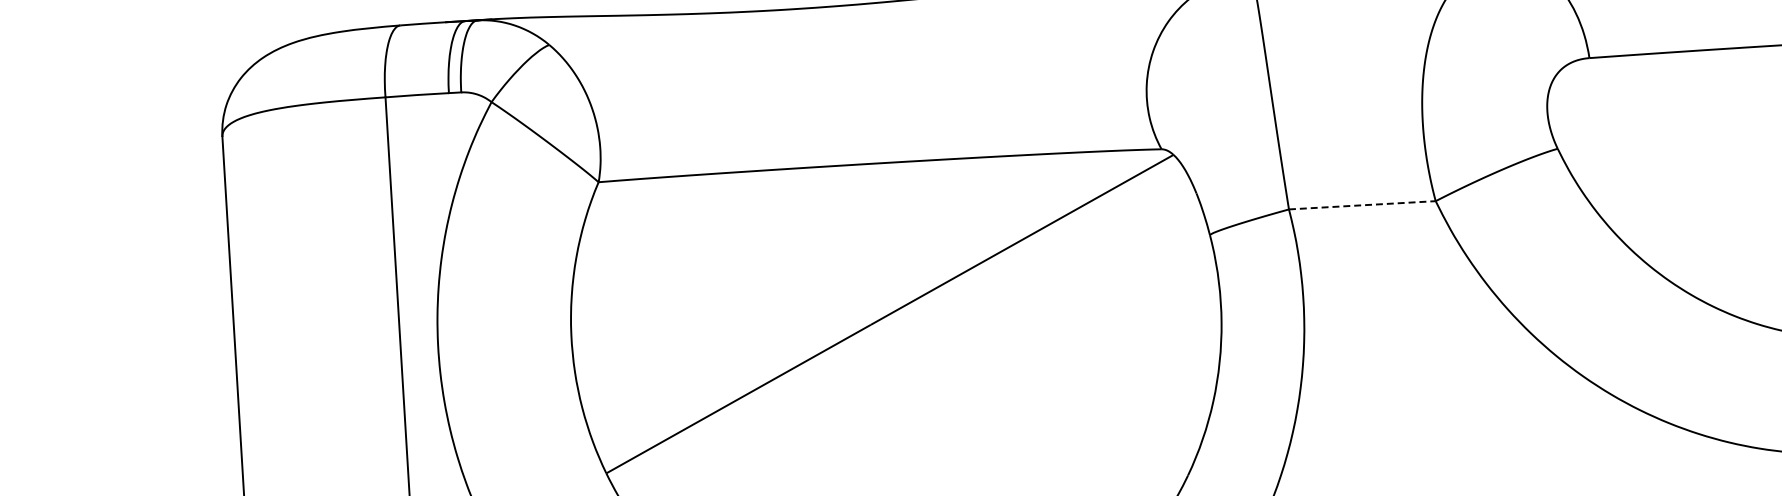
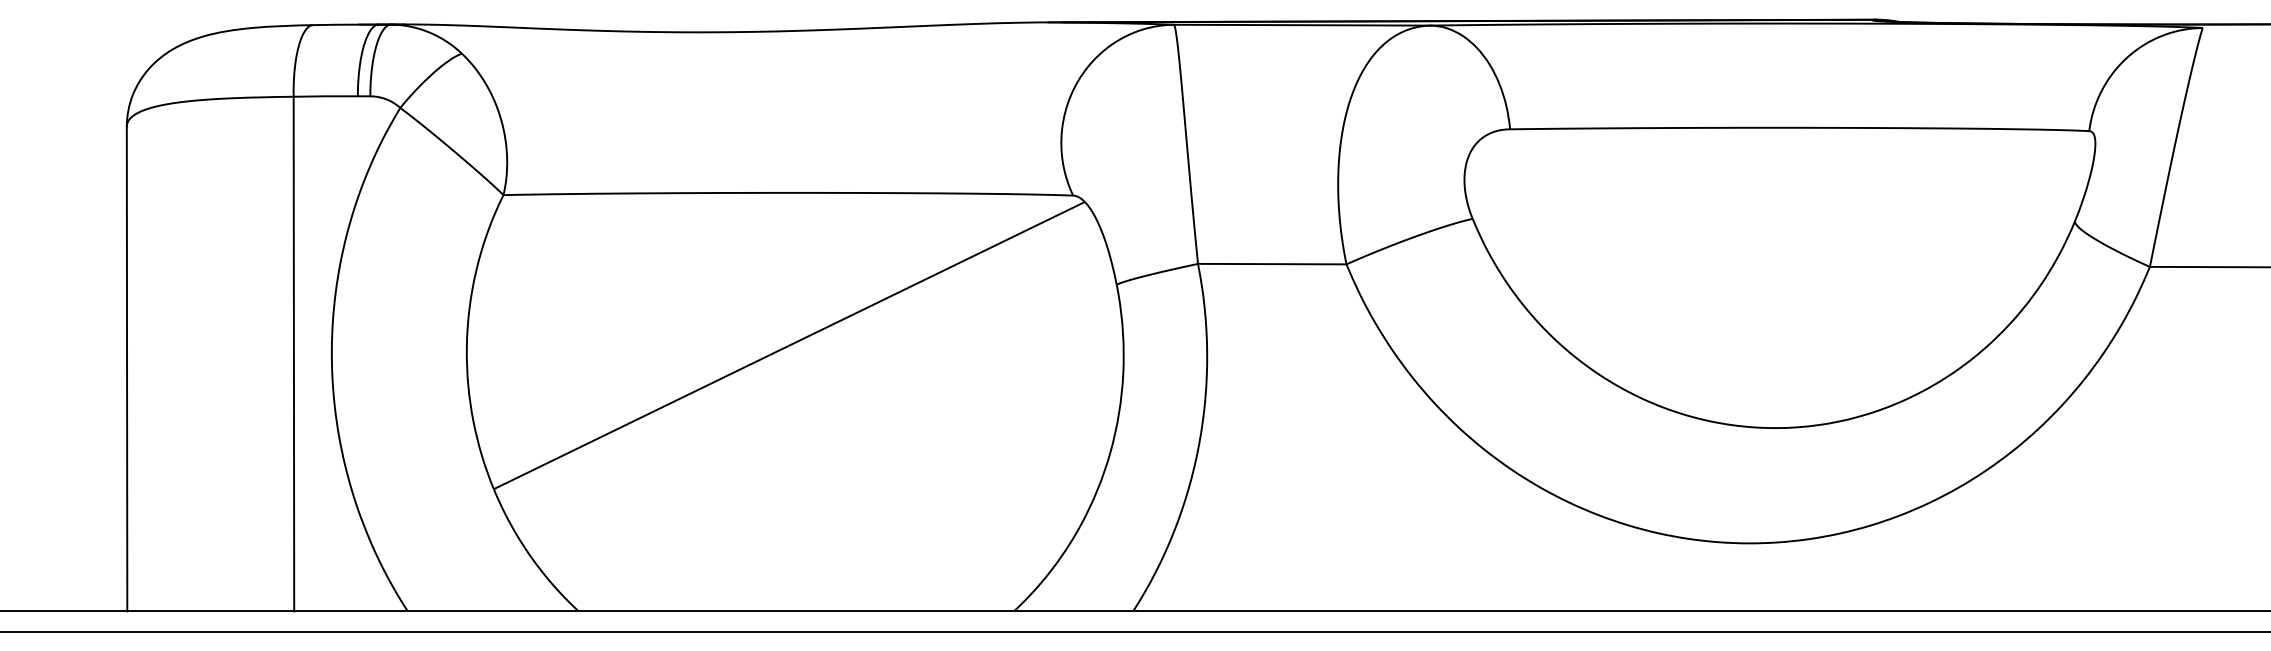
line: (1362, 205) -> (1272, 264), dashed -> solid

